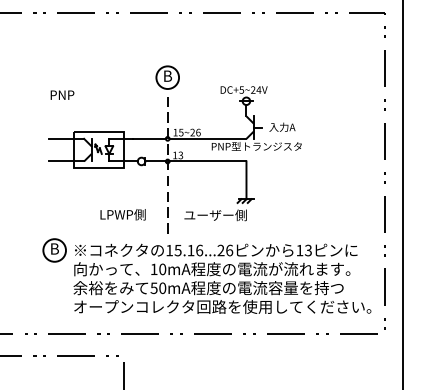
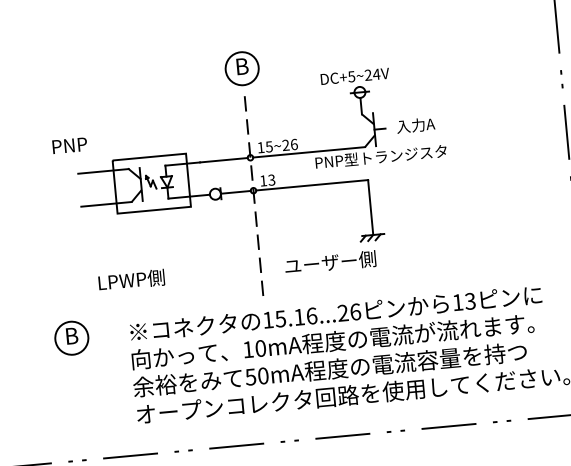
text: (62, 94) -> (69, 144), moved
text: (122, 214) -> (130, 279), moved
part: (54, 250) -> (71, 338), moved

